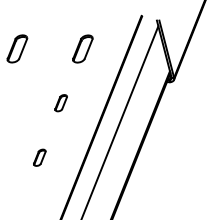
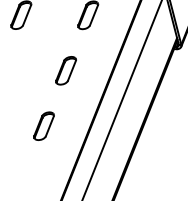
part: (60, 102) -> (65, 69), size x1.67
part: (39, 157) -> (43, 126), size x1.67

